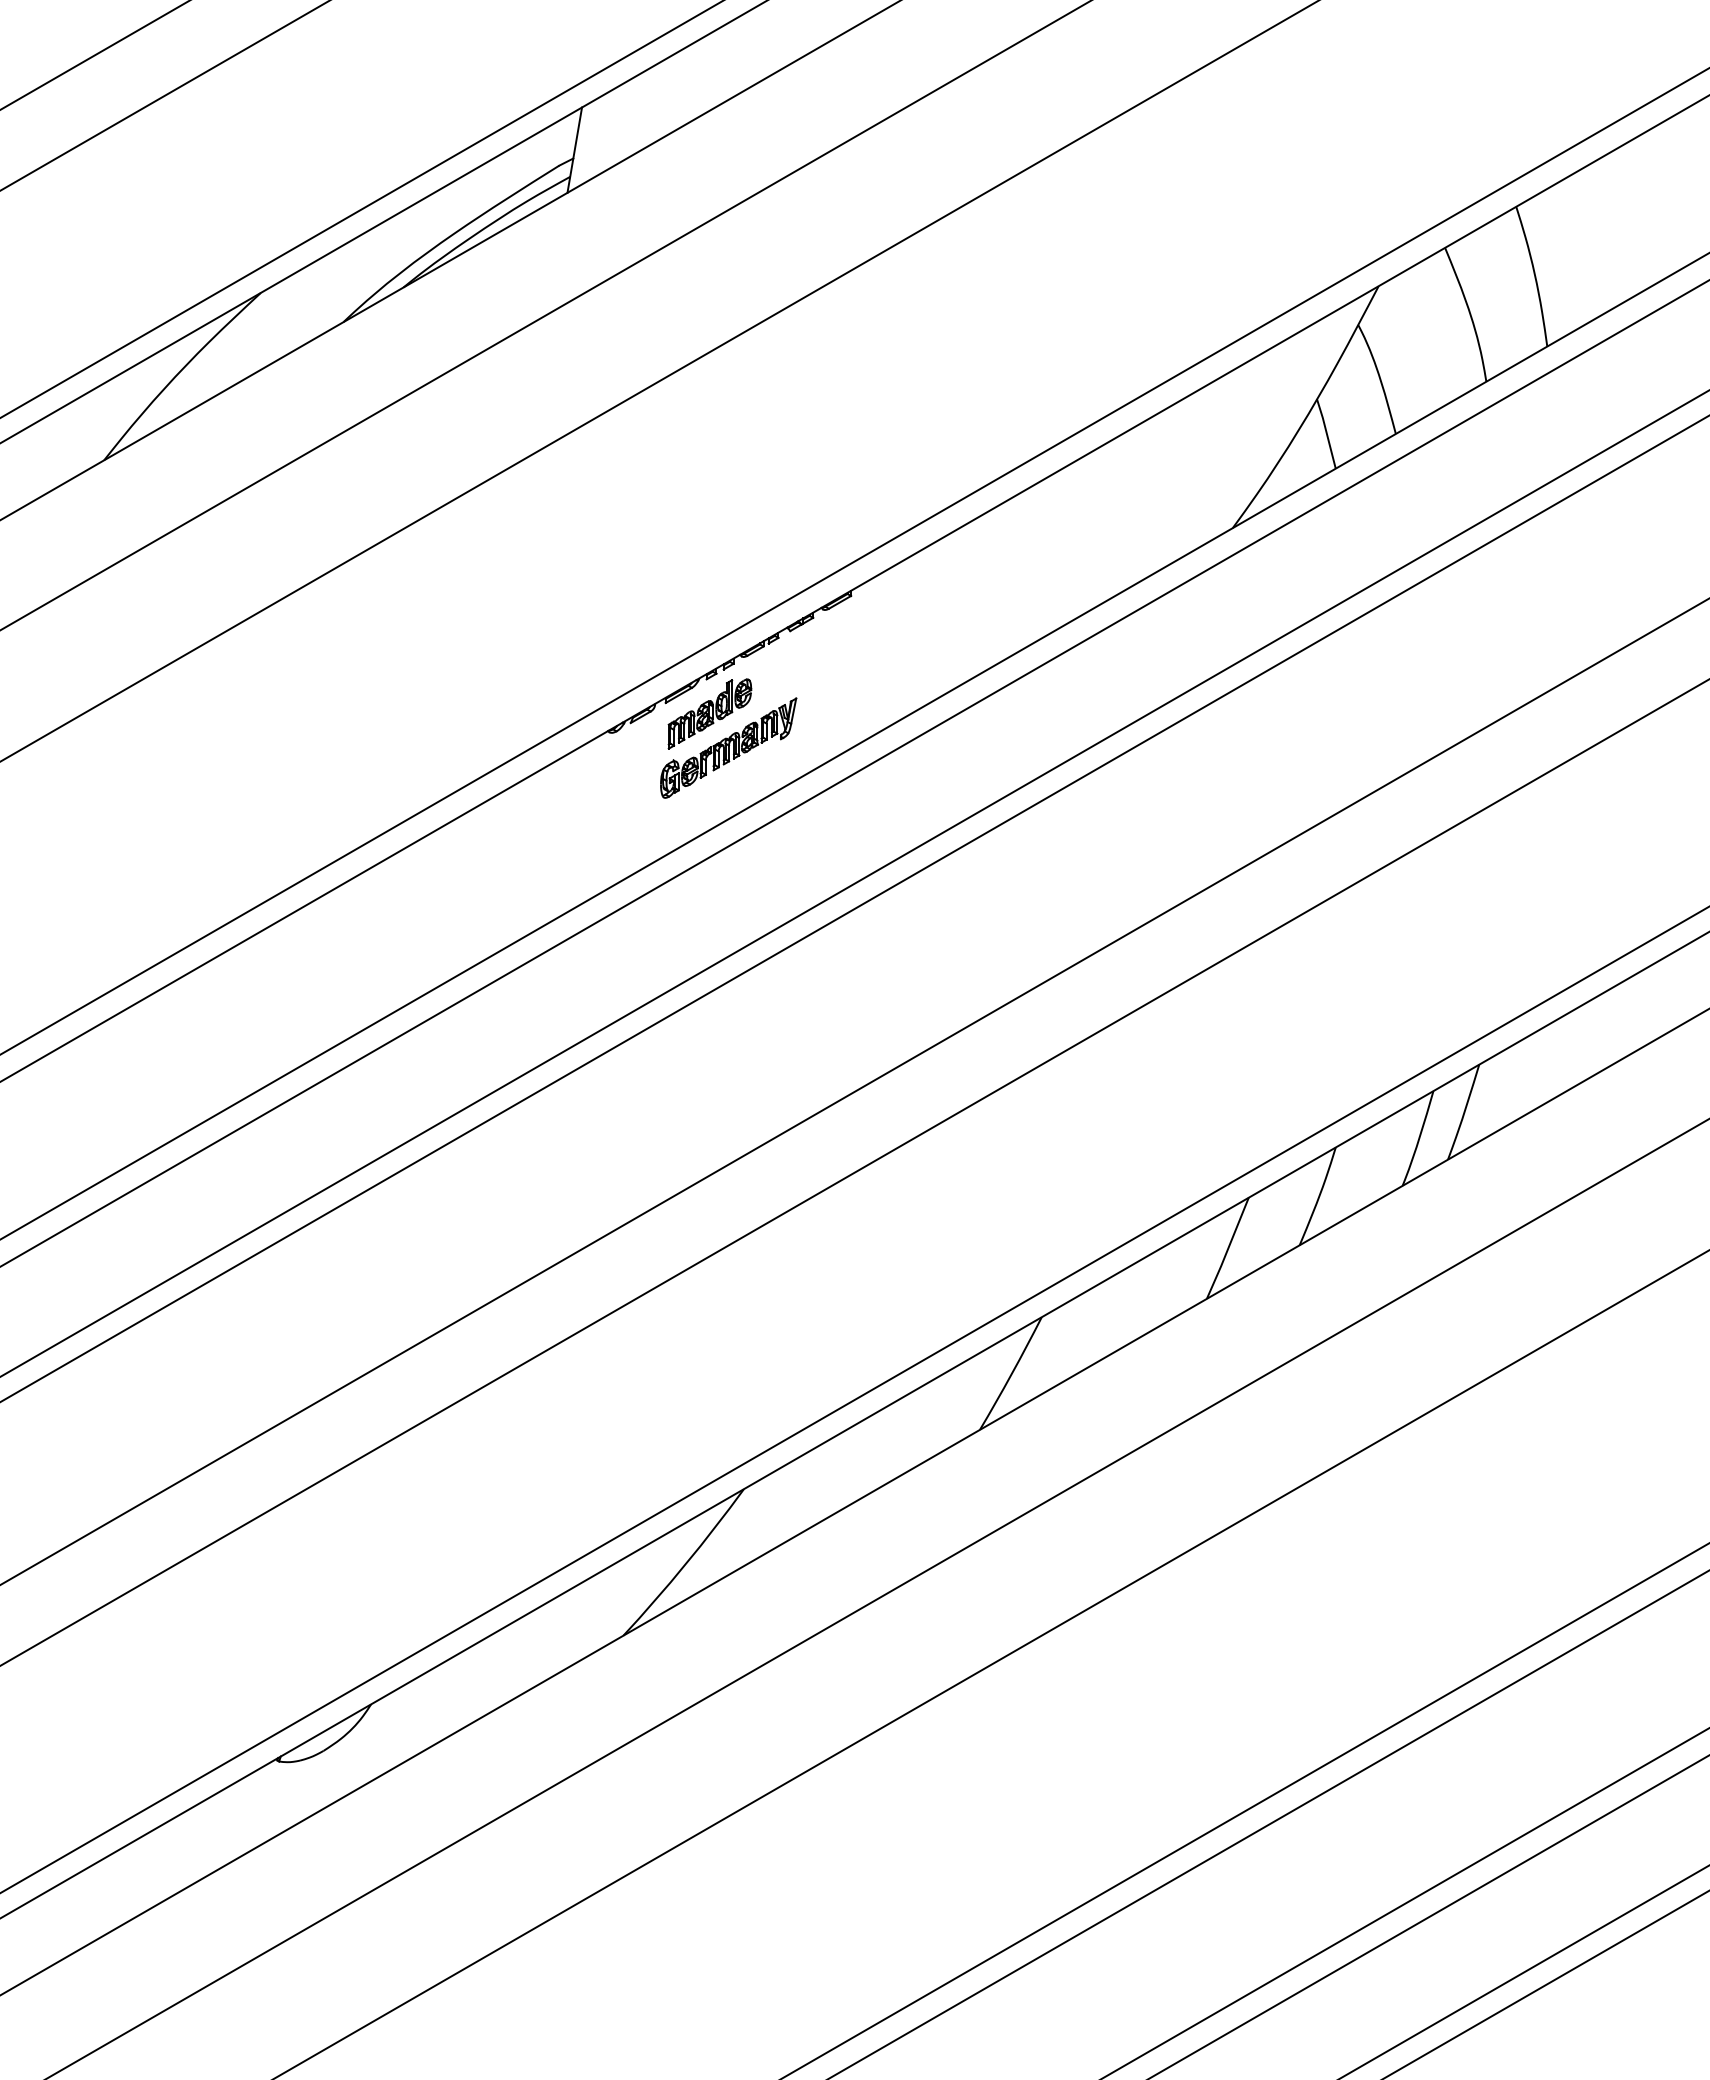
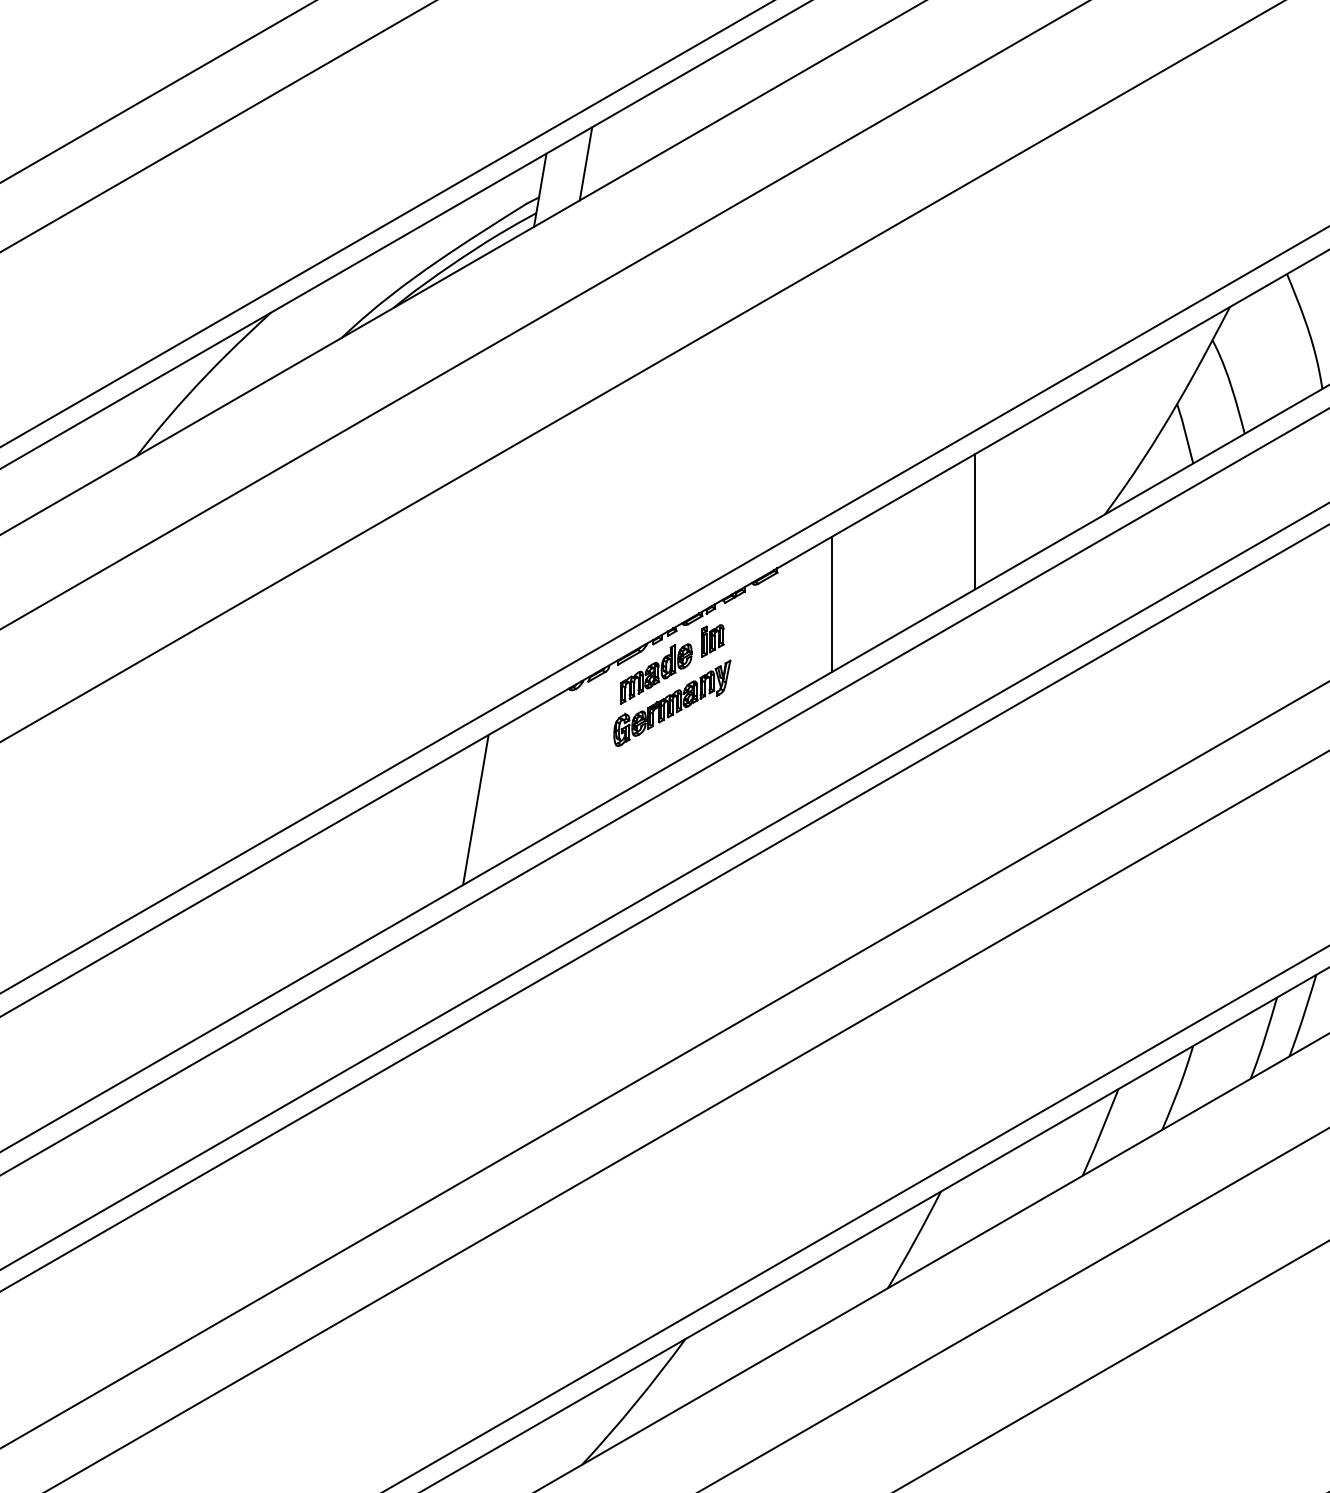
line: (627, 119) -> (585, 163), added
line: (1081, 536) -> (975, 521), added
line: (915, 632) -> (832, 604), added
part: (775, 675) -> (712, 641), added
line: (499, 872) -> (475, 810), added

